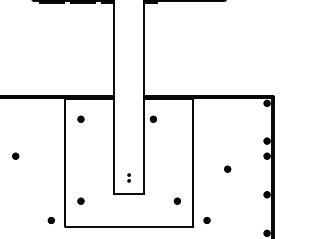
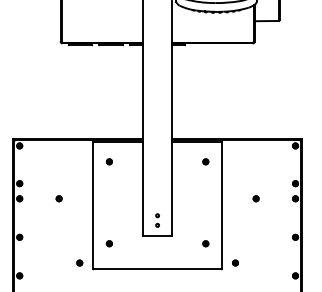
part: (153, 118) -> (205, 161), moved
part: (15, 155) -> (58, 198), moved
part: (227, 168) -> (255, 198), moved
part: (129, 177) -> (157, 220), size x1.67

